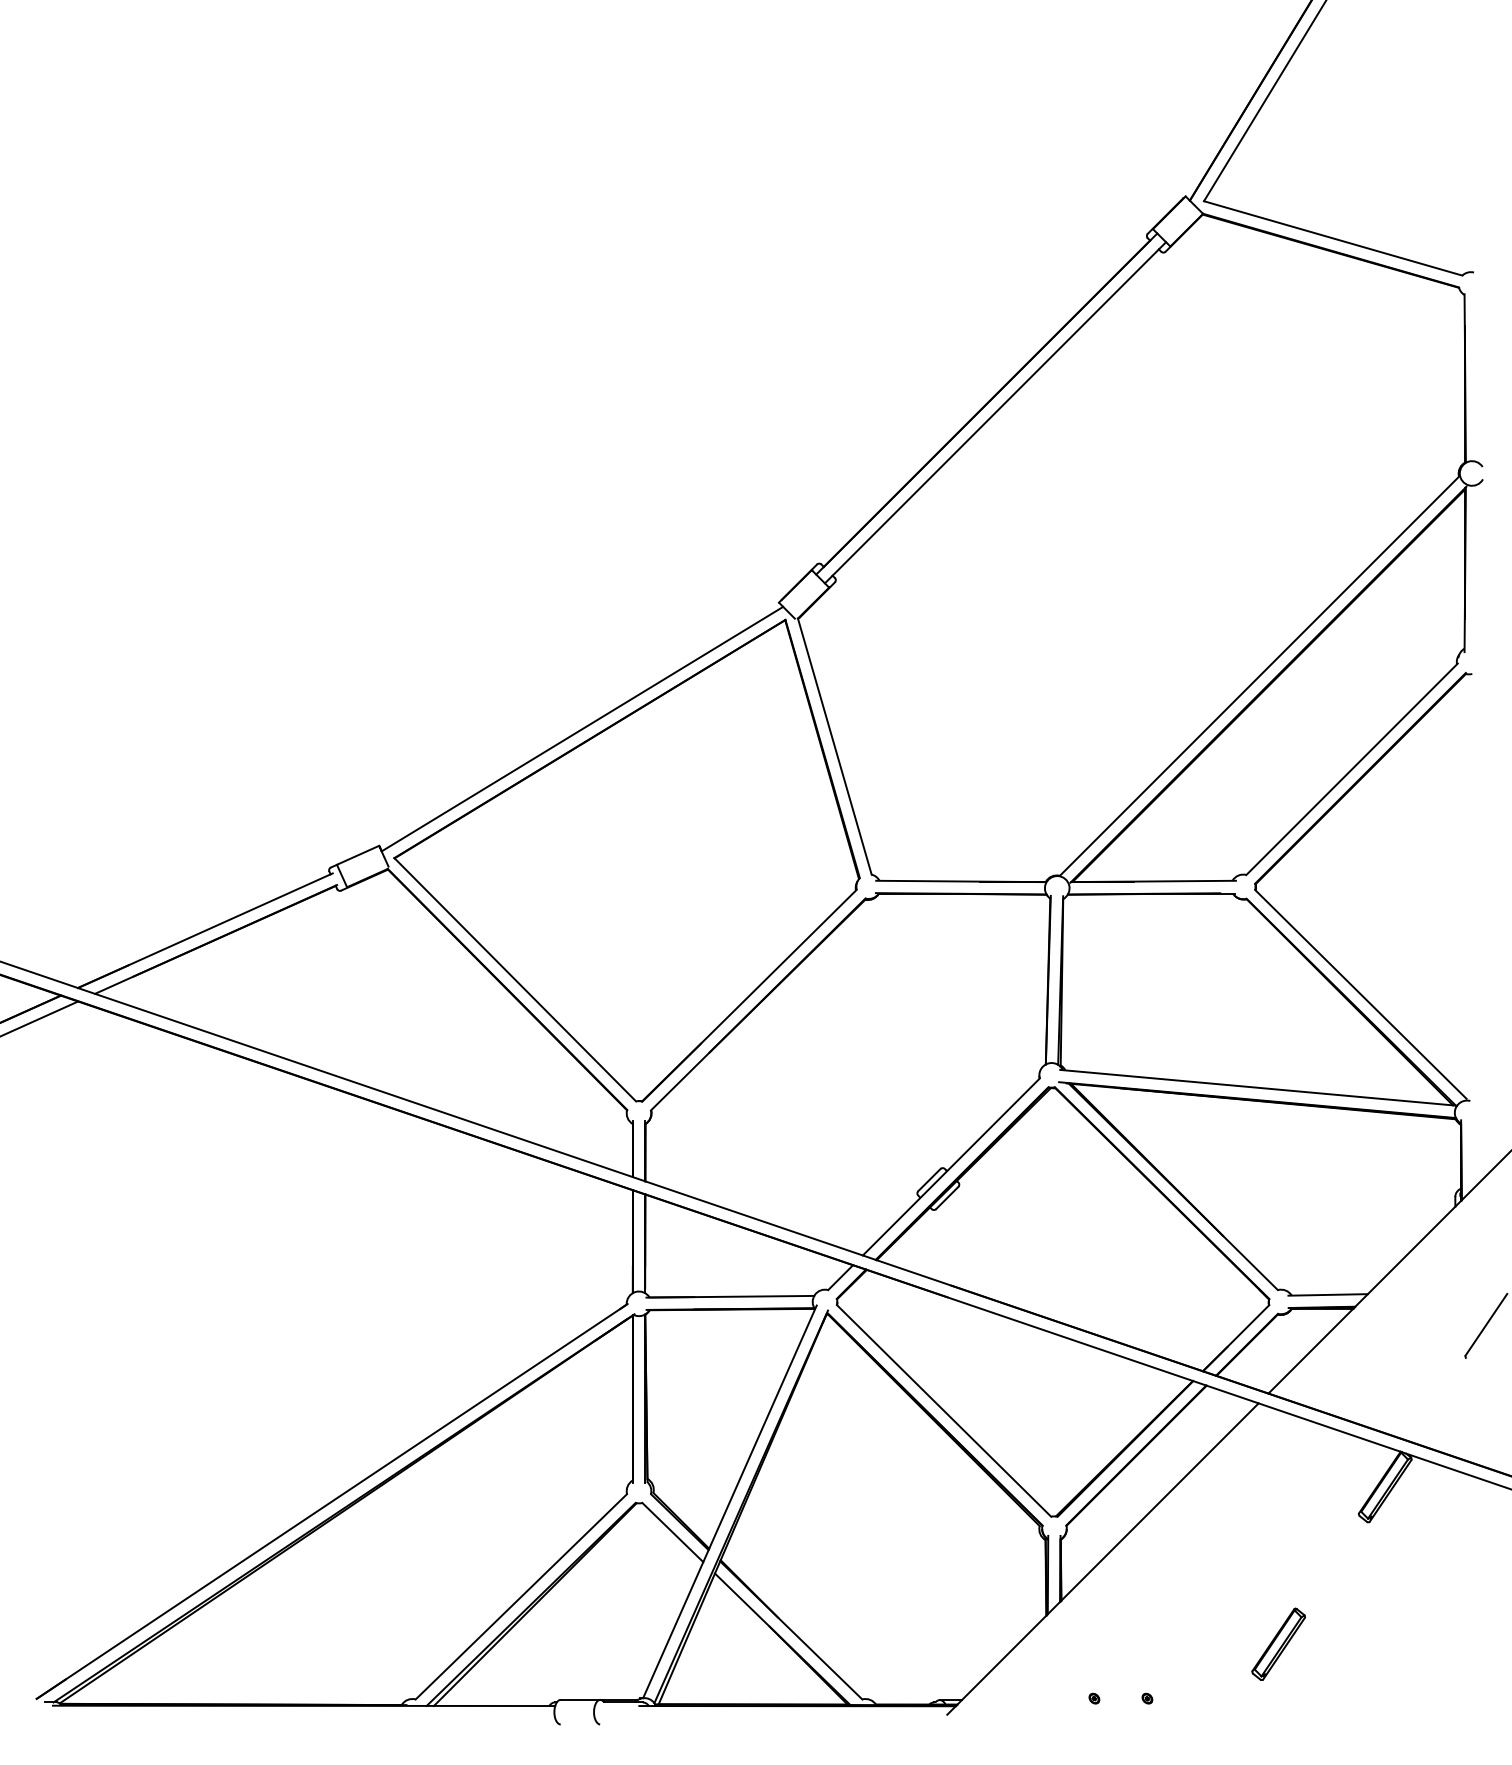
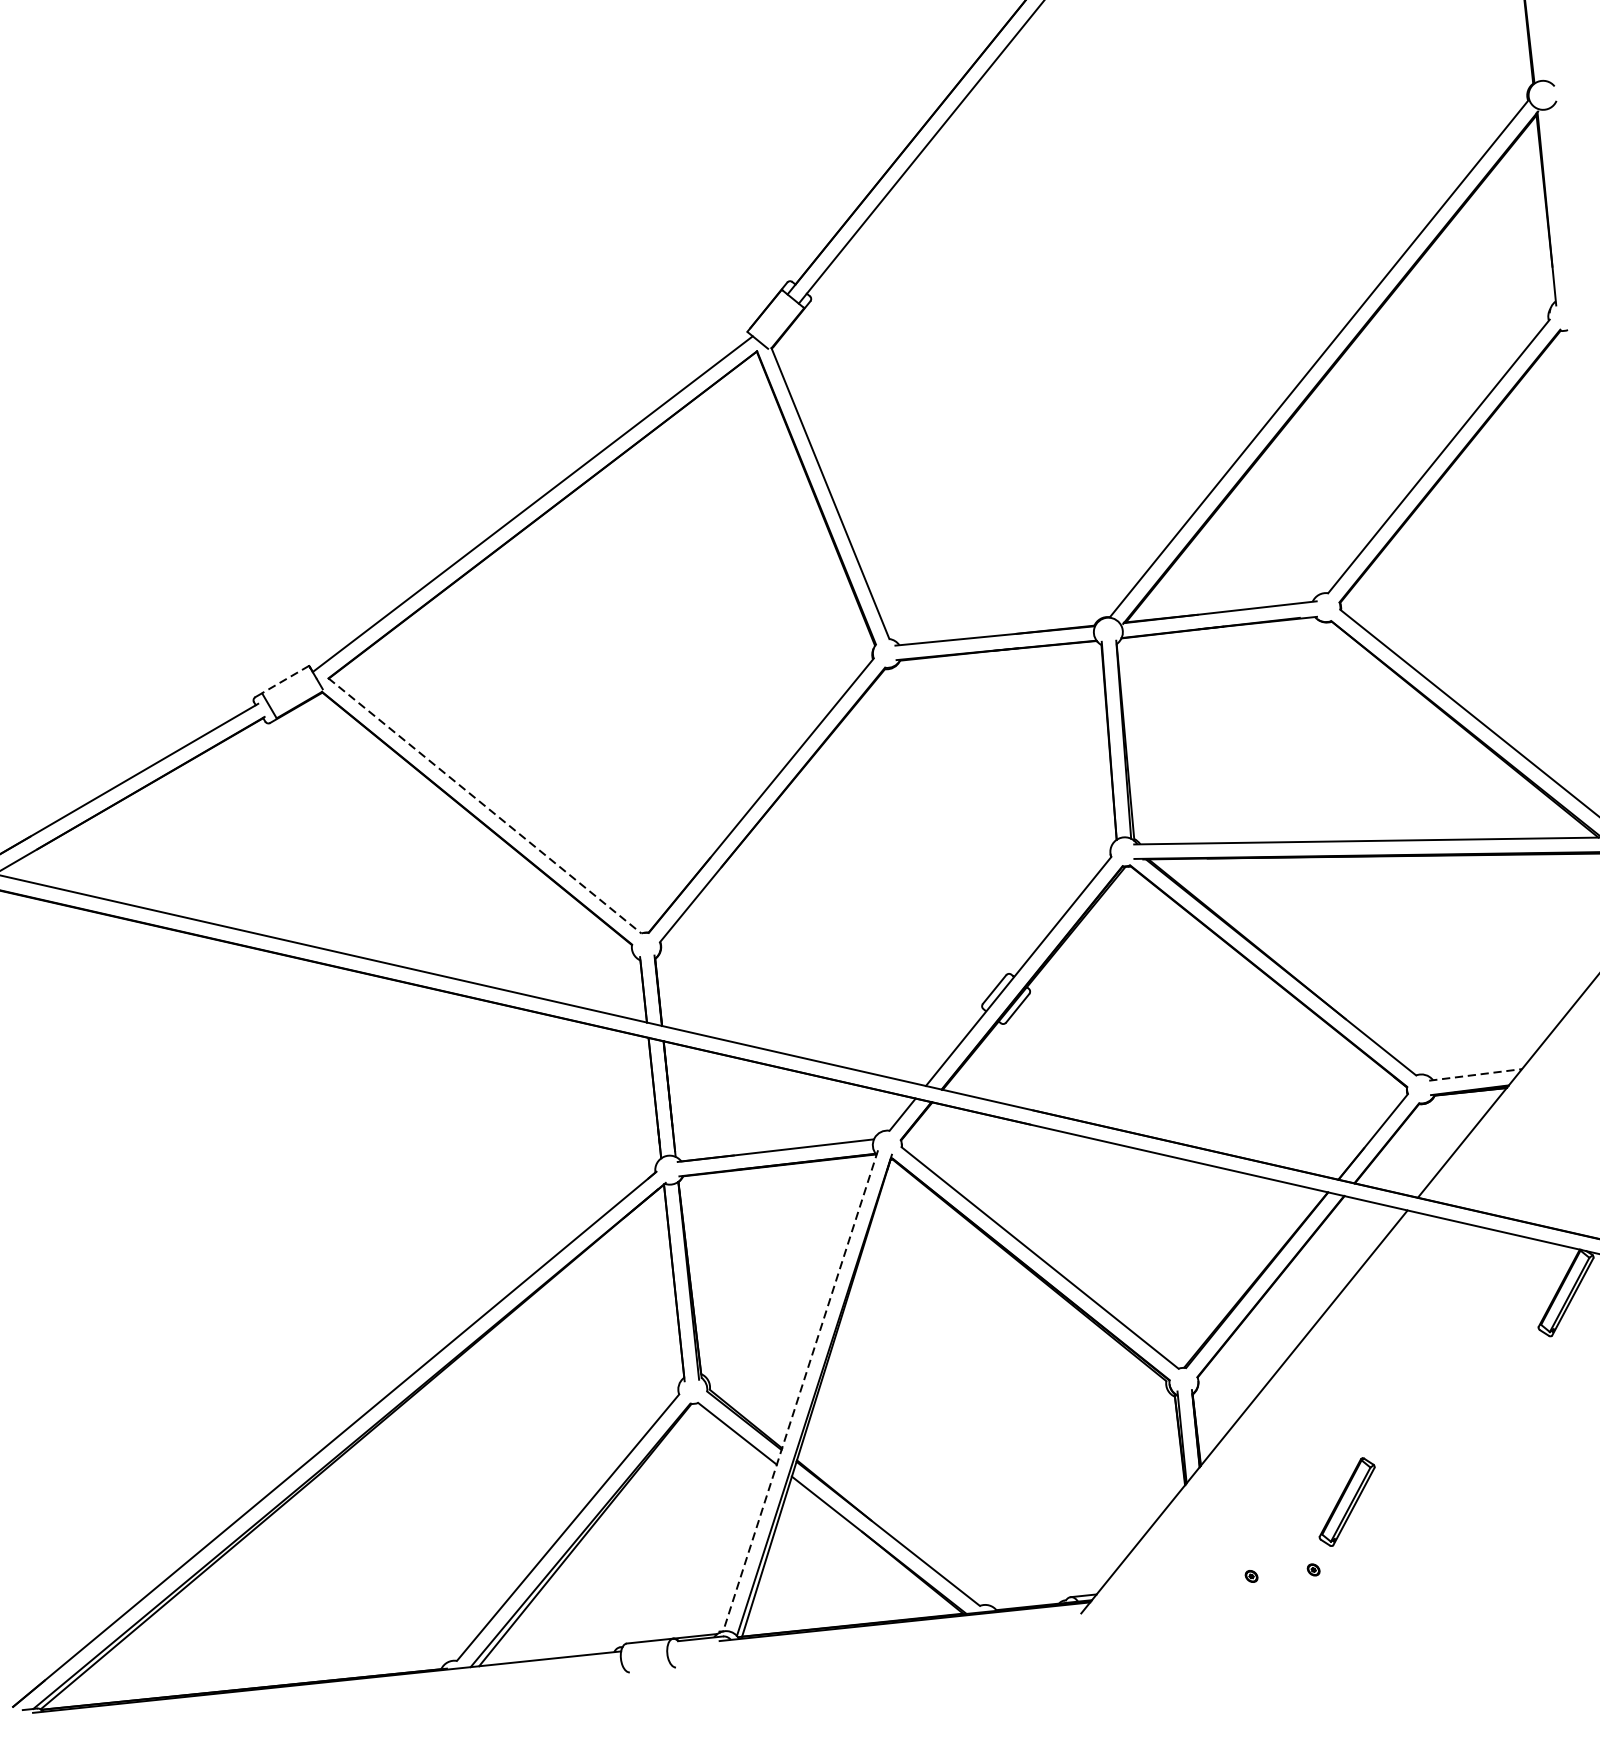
line: (357, 855) -> (284, 679), solid -> dashed
line: (515, 980) -> (485, 806), solid -> dashed
line: (1328, 1294) -> (1475, 1074), solid -> dashed
line: (729, 1501) -> (800, 1390), solid -> dashed
part: (1278, 1643) -> (1346, 1501), moved

